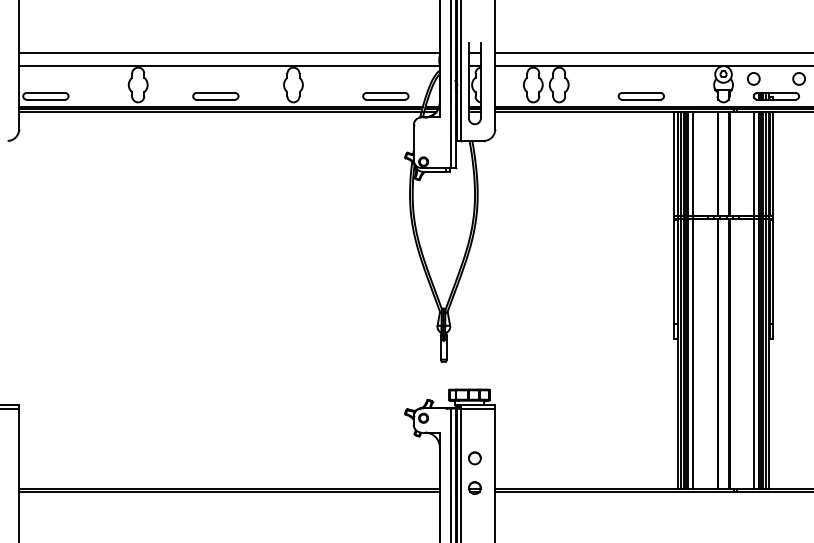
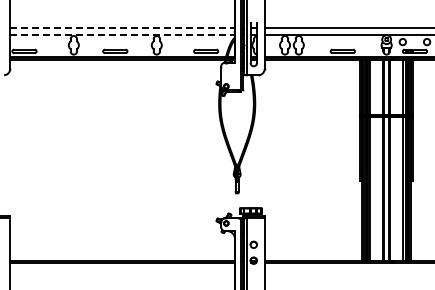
line: (231, 53) -> (123, 28), solid -> dashed
line: (231, 64) -> (123, 34), solid -> dashed

